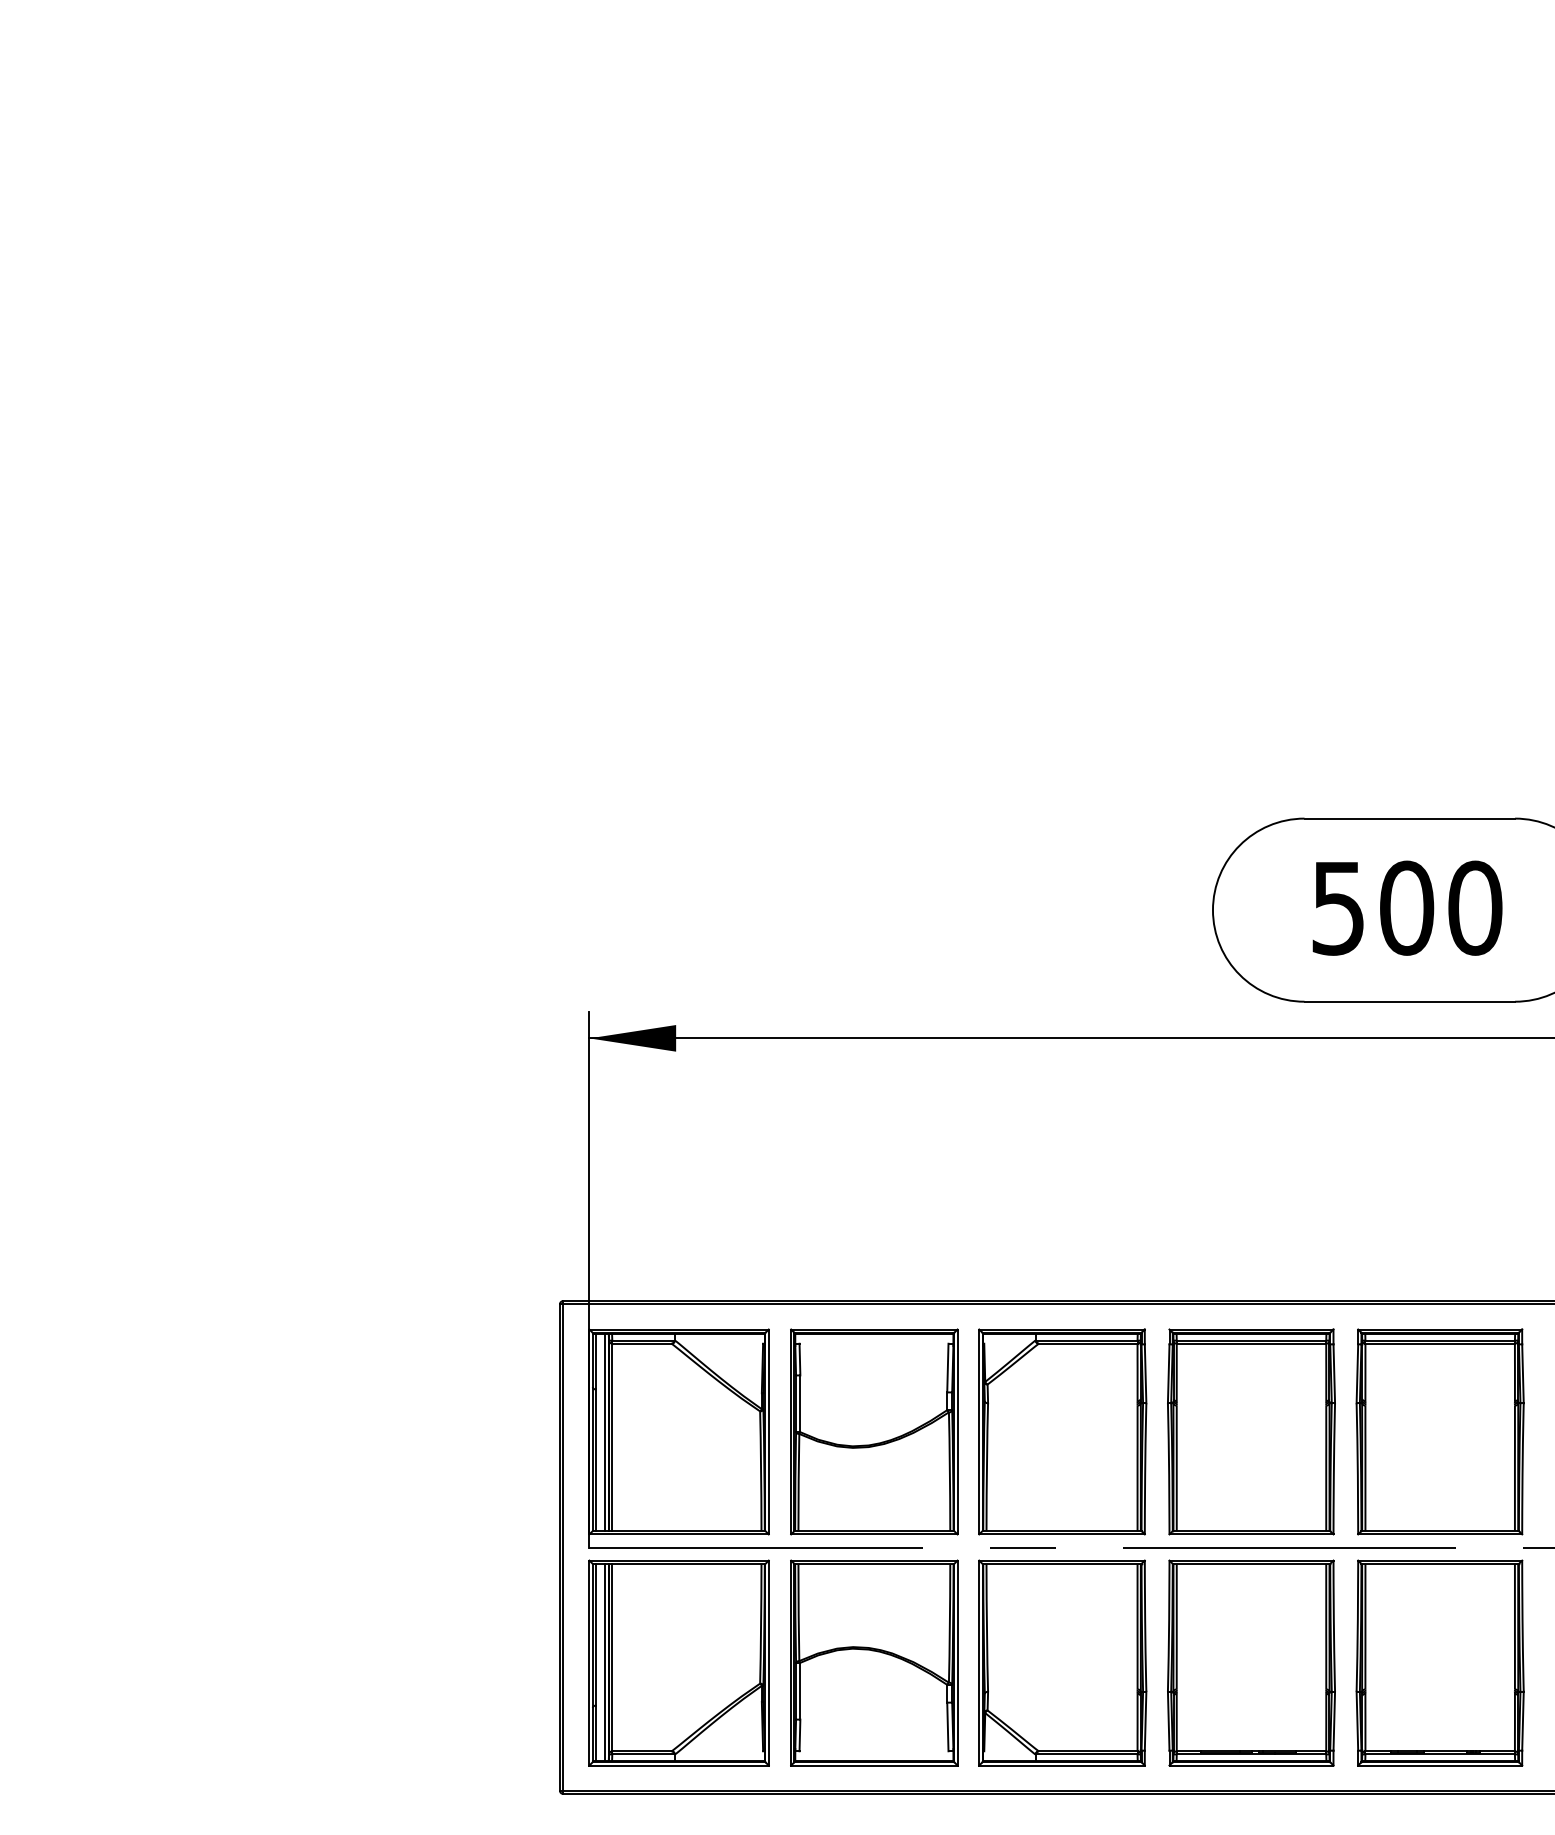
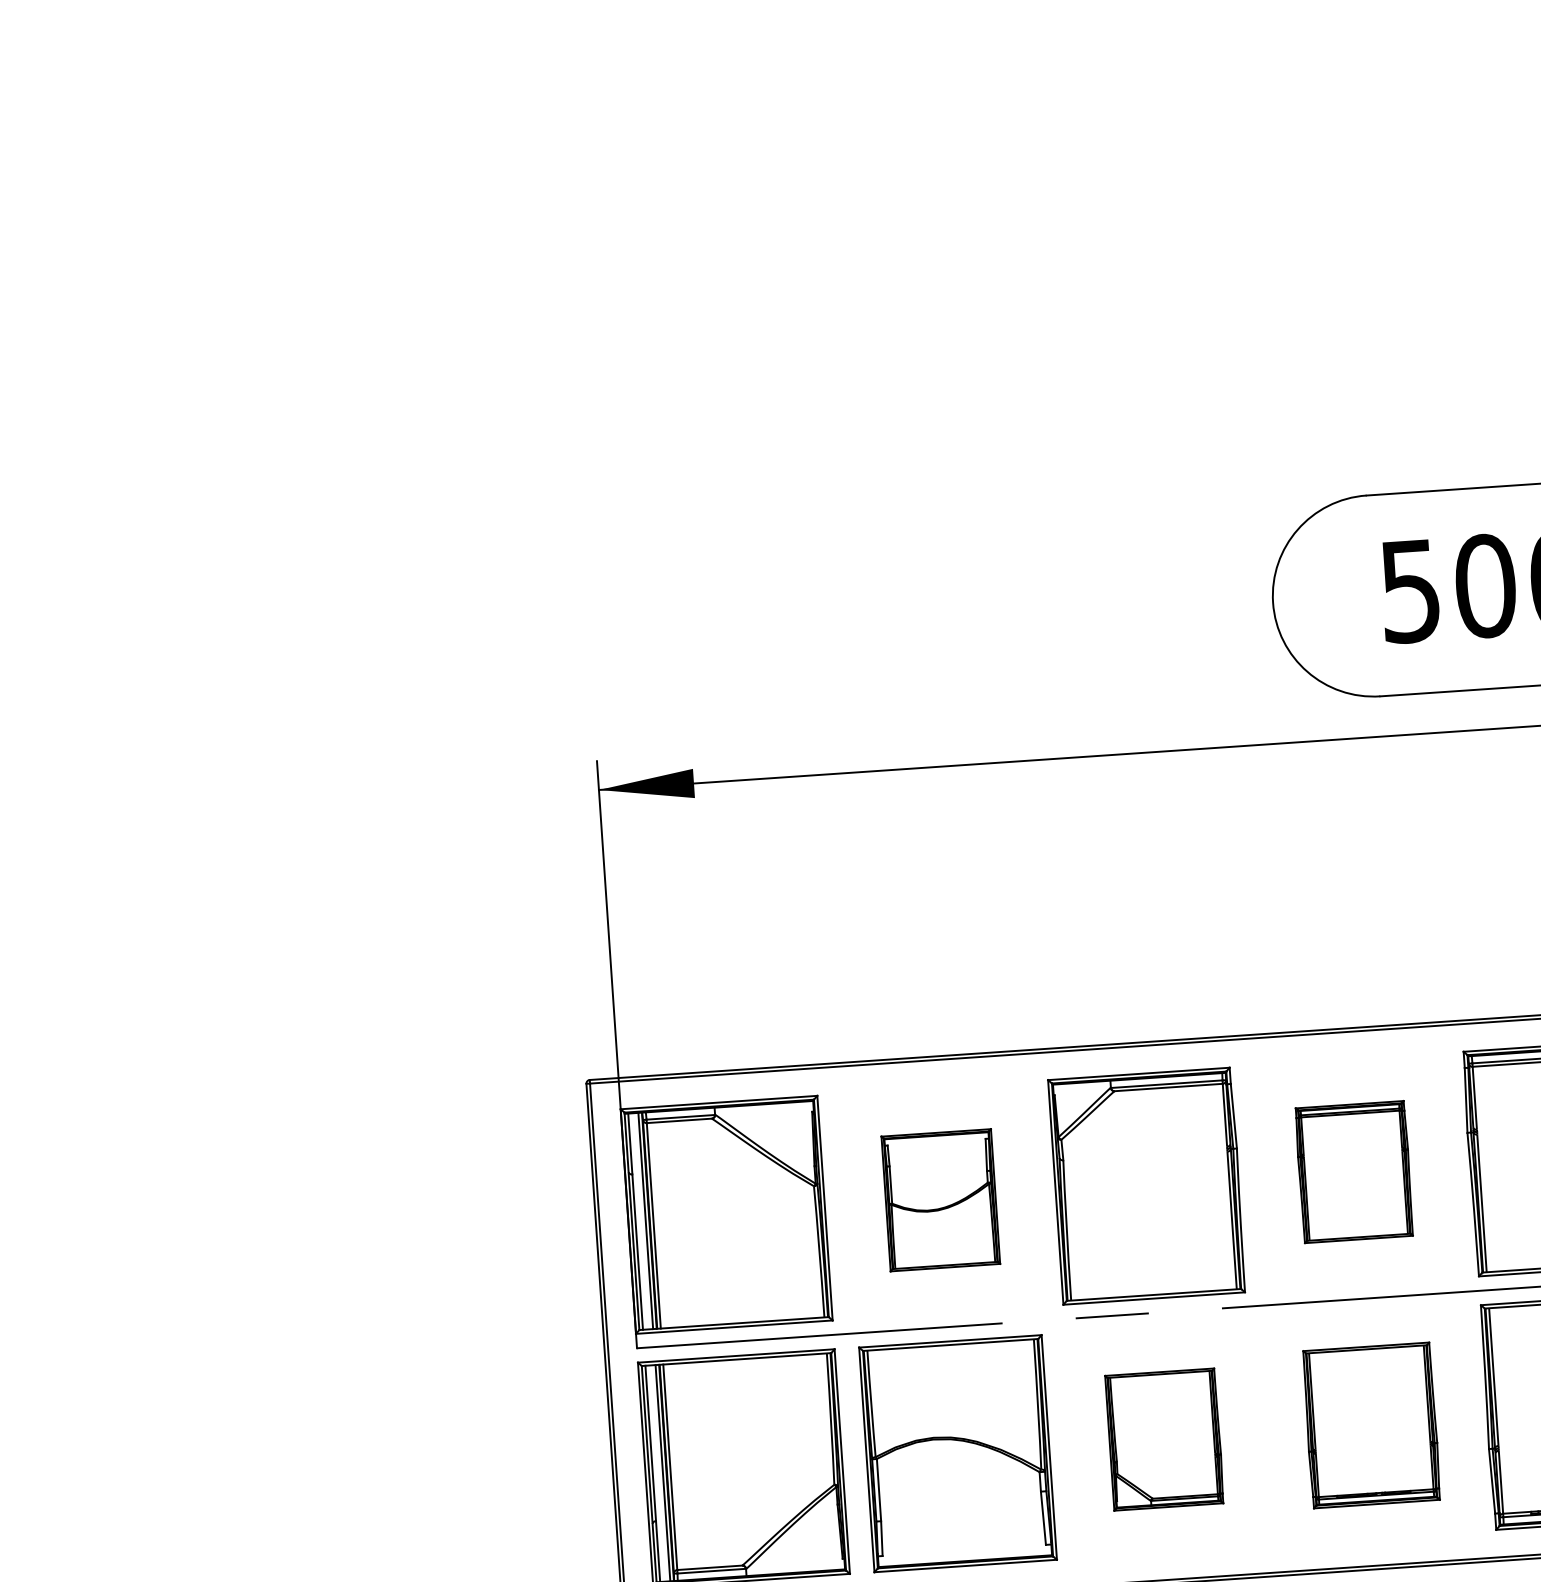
part: (874, 1431) -> (940, 1199), size x0.6
part: (1251, 1431) -> (1354, 1171), size x0.6
part: (1062, 1662) -> (1164, 1439), size x0.6
part: (1251, 1662) -> (1371, 1424), size x0.7

